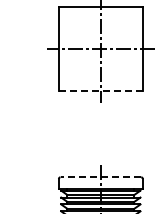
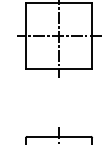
line: (101, 90) -> (59, 68), dashed -> solid
line: (100, 177) -> (58, 136), dashed -> solid

